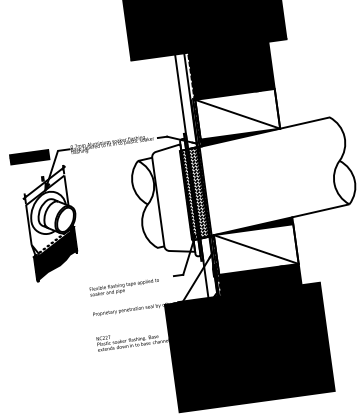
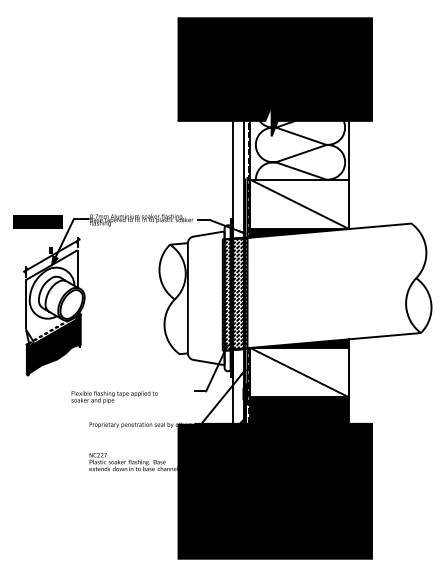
fill: (230, 64) -> (299, 142), removed
text: (124, 287) -> (114, 397), moved

